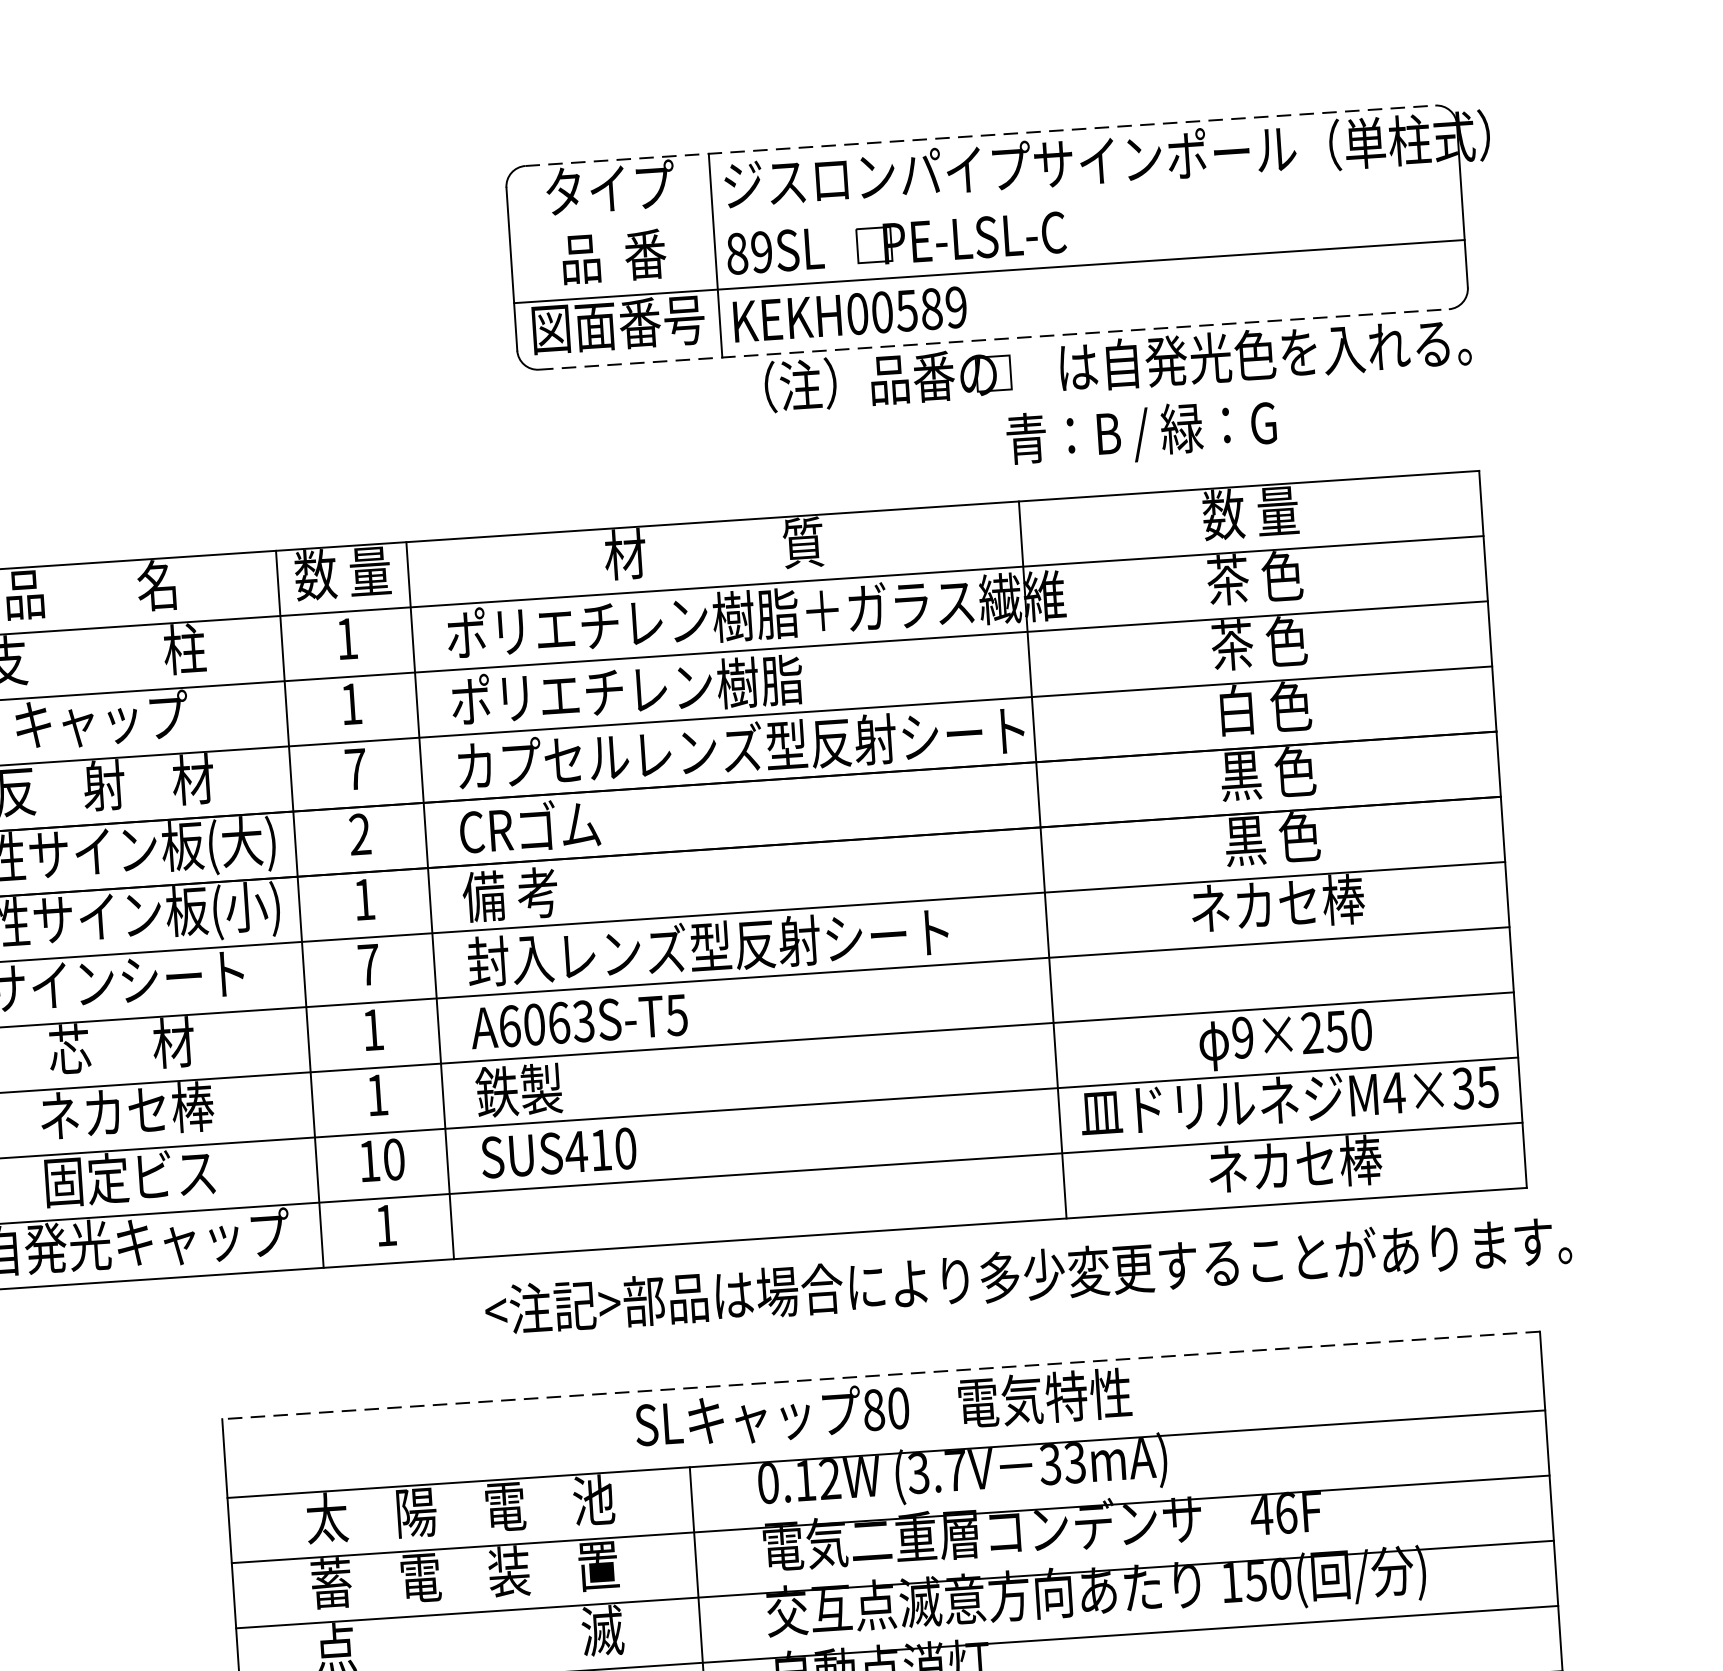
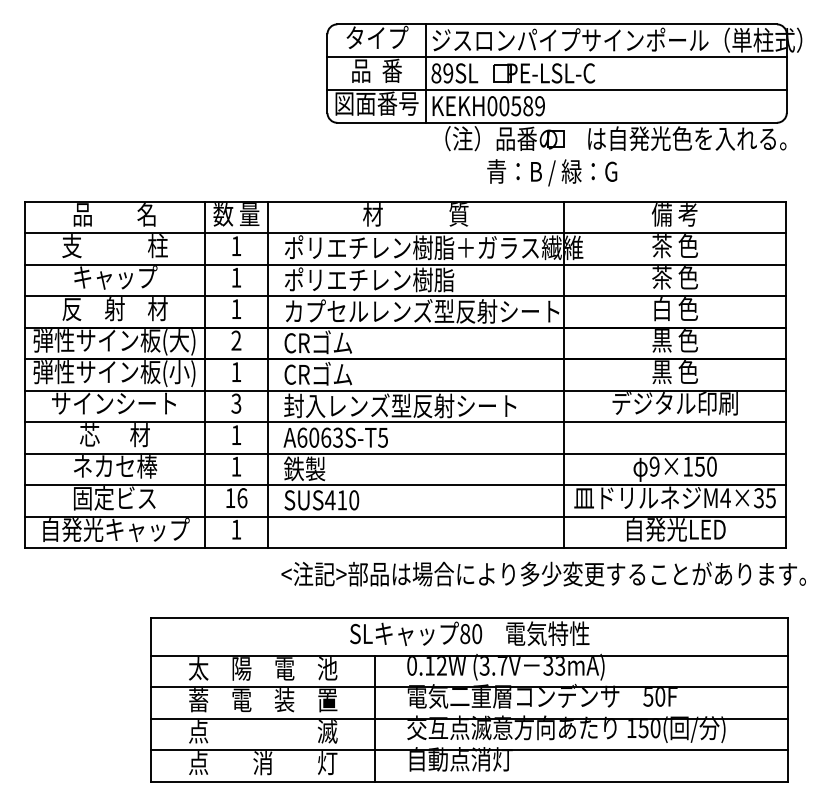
line: (981, 135) -> (557, 24), dashed -> solid
line: (983, 204) -> (556, 57), added
line: (994, 338) -> (557, 122), dashed -> solid
text: (1142, 432) -> (552, 172), moved
text: (1249, 513) -> (674, 214), 数 量 -> 備 考
text: (355, 767) -> (236, 308), 7 -> 1
text: (534, 893) -> (318, 374), 備 考 -> CRゴム
text: (1275, 904) -> (674, 403), ネカセ棒 -> デジタル印刷
text: (368, 964) -> (236, 403), 7 -> 3
text: (1310, 1032) -> (687, 466), 9×250 -> 9×150
text: (394, 1160) -> (242, 498), 10 -> 16
text: (1296, 1164) -> (676, 529), ネカセ棒 -> 自発光LED
line: (880, 1375) -> (469, 617), dashed -> solid
text: (1274, 1515) -> (654, 697), 46F -> 50F

